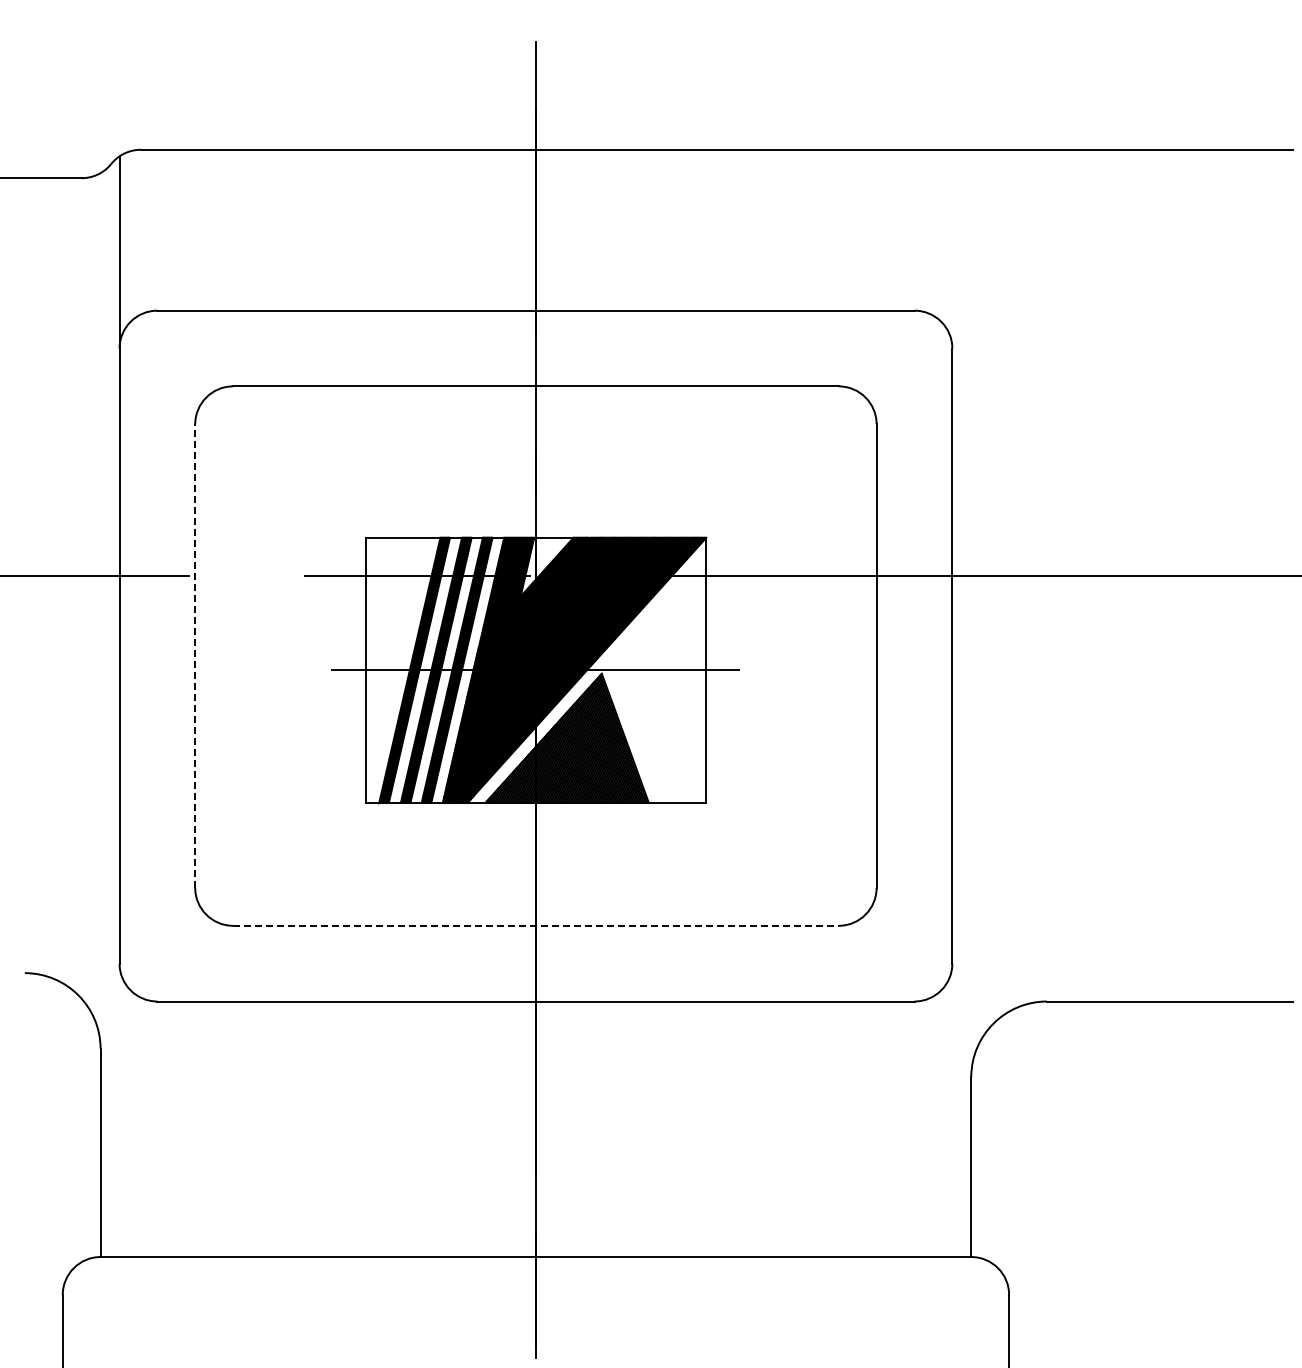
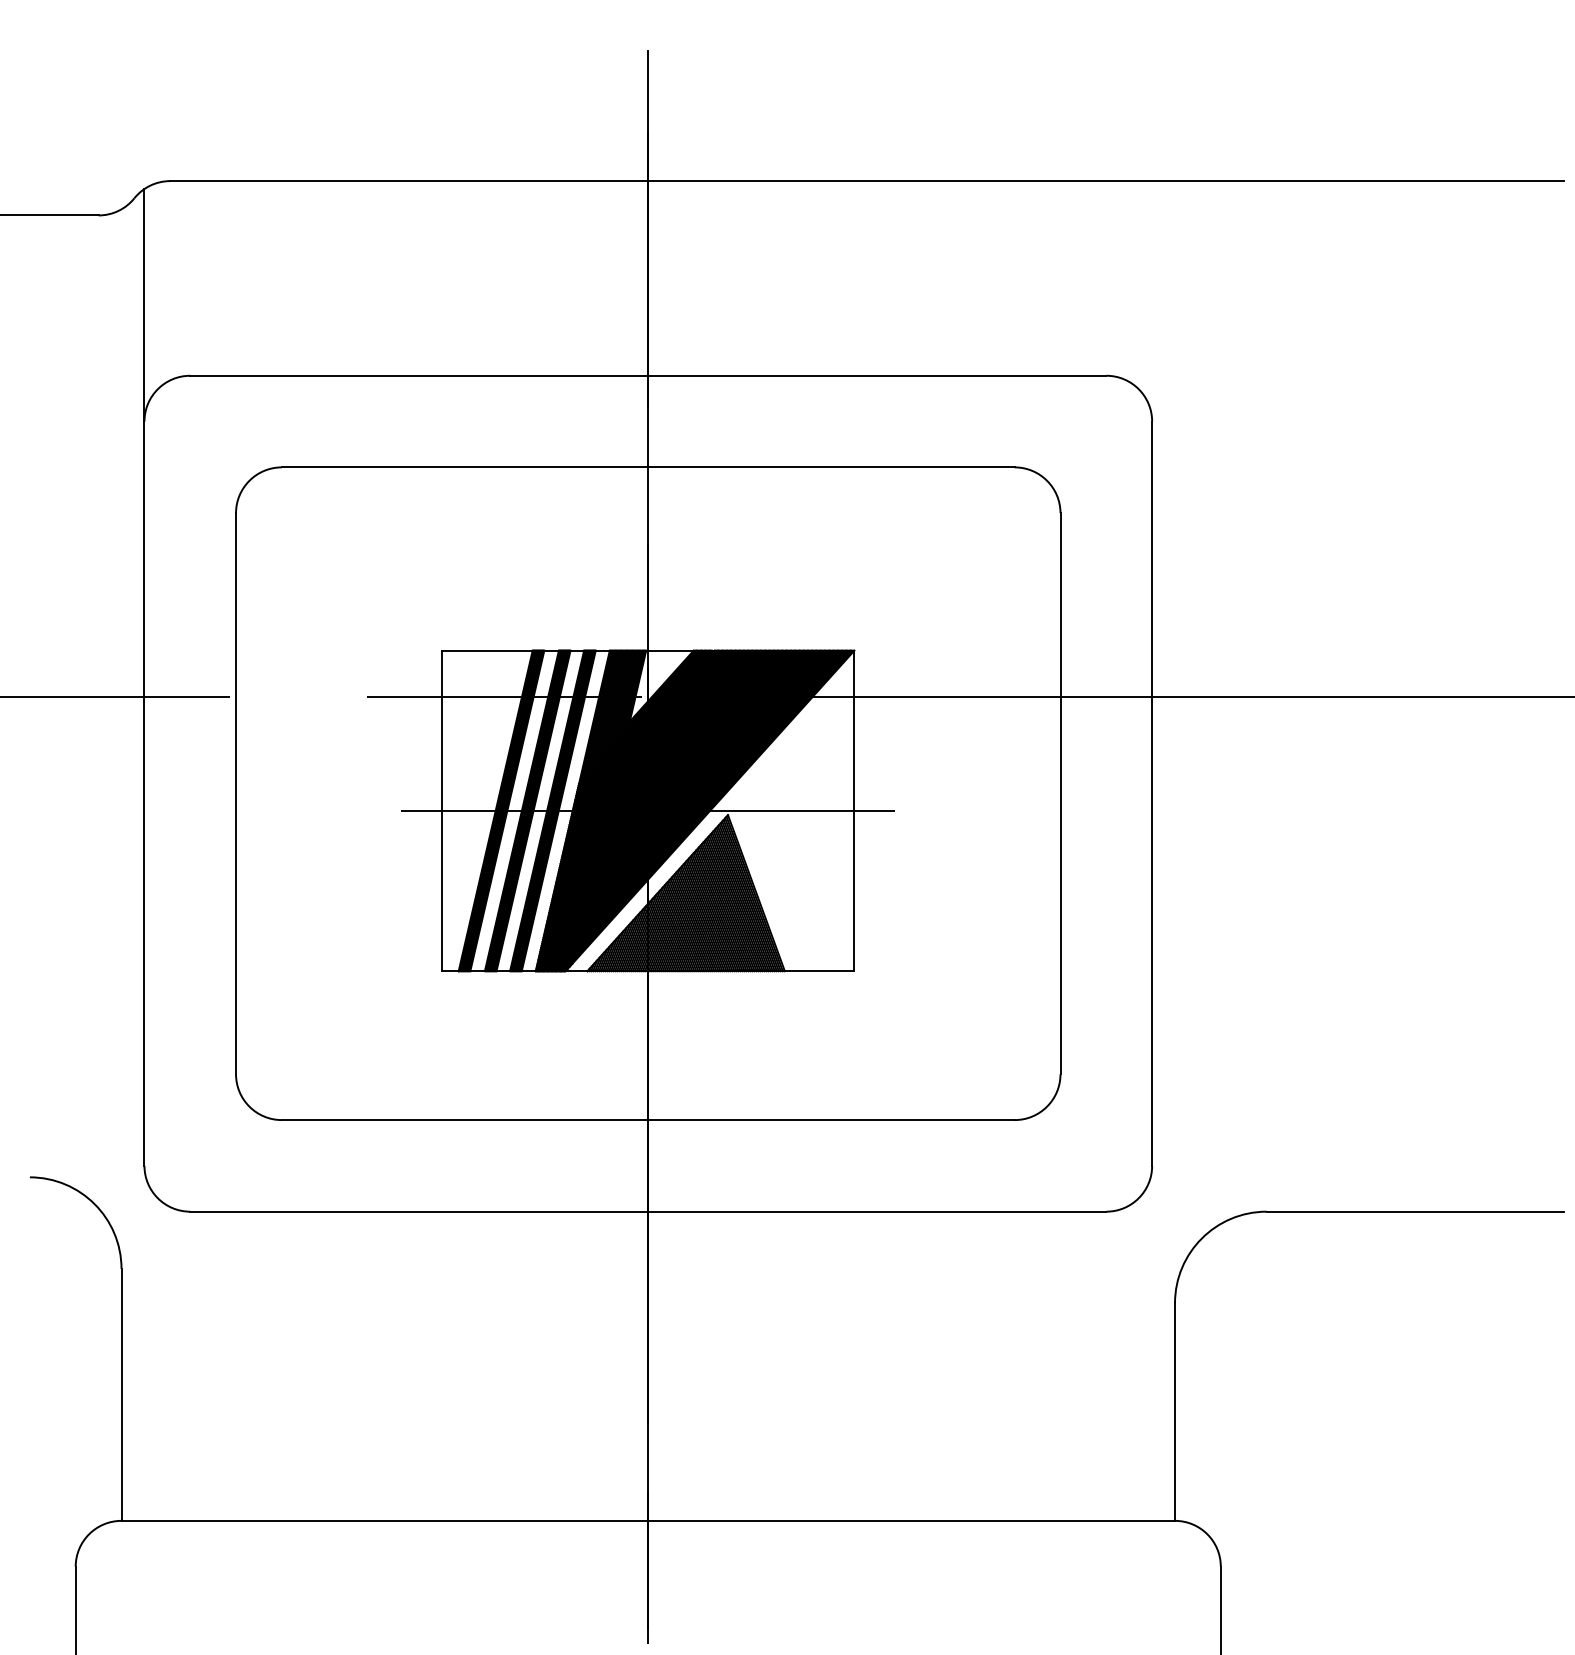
line: (195, 656) -> (236, 794), dashed -> solid
line: (535, 925) -> (647, 1119), dashed -> solid

